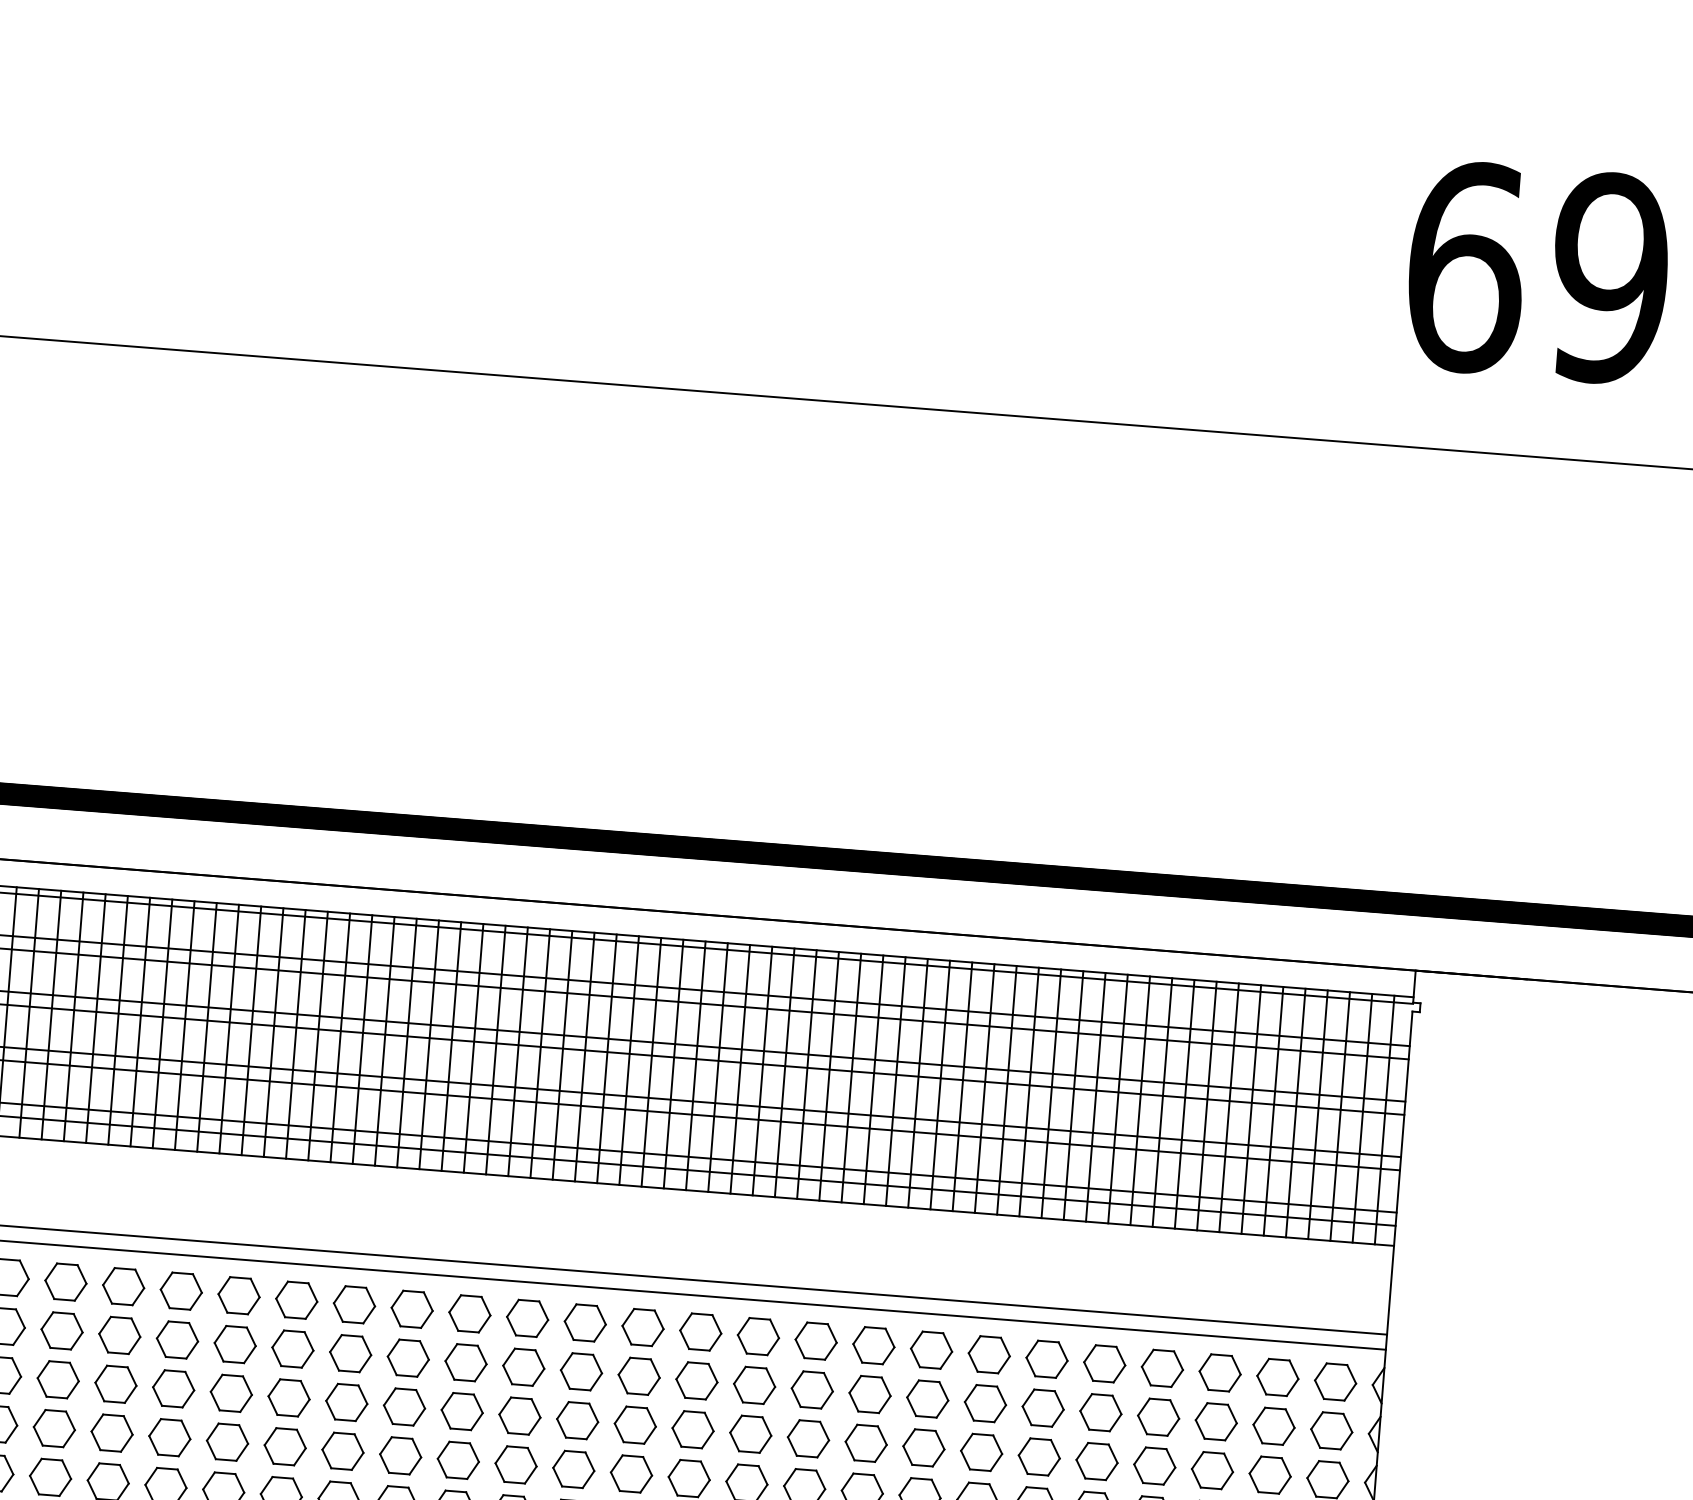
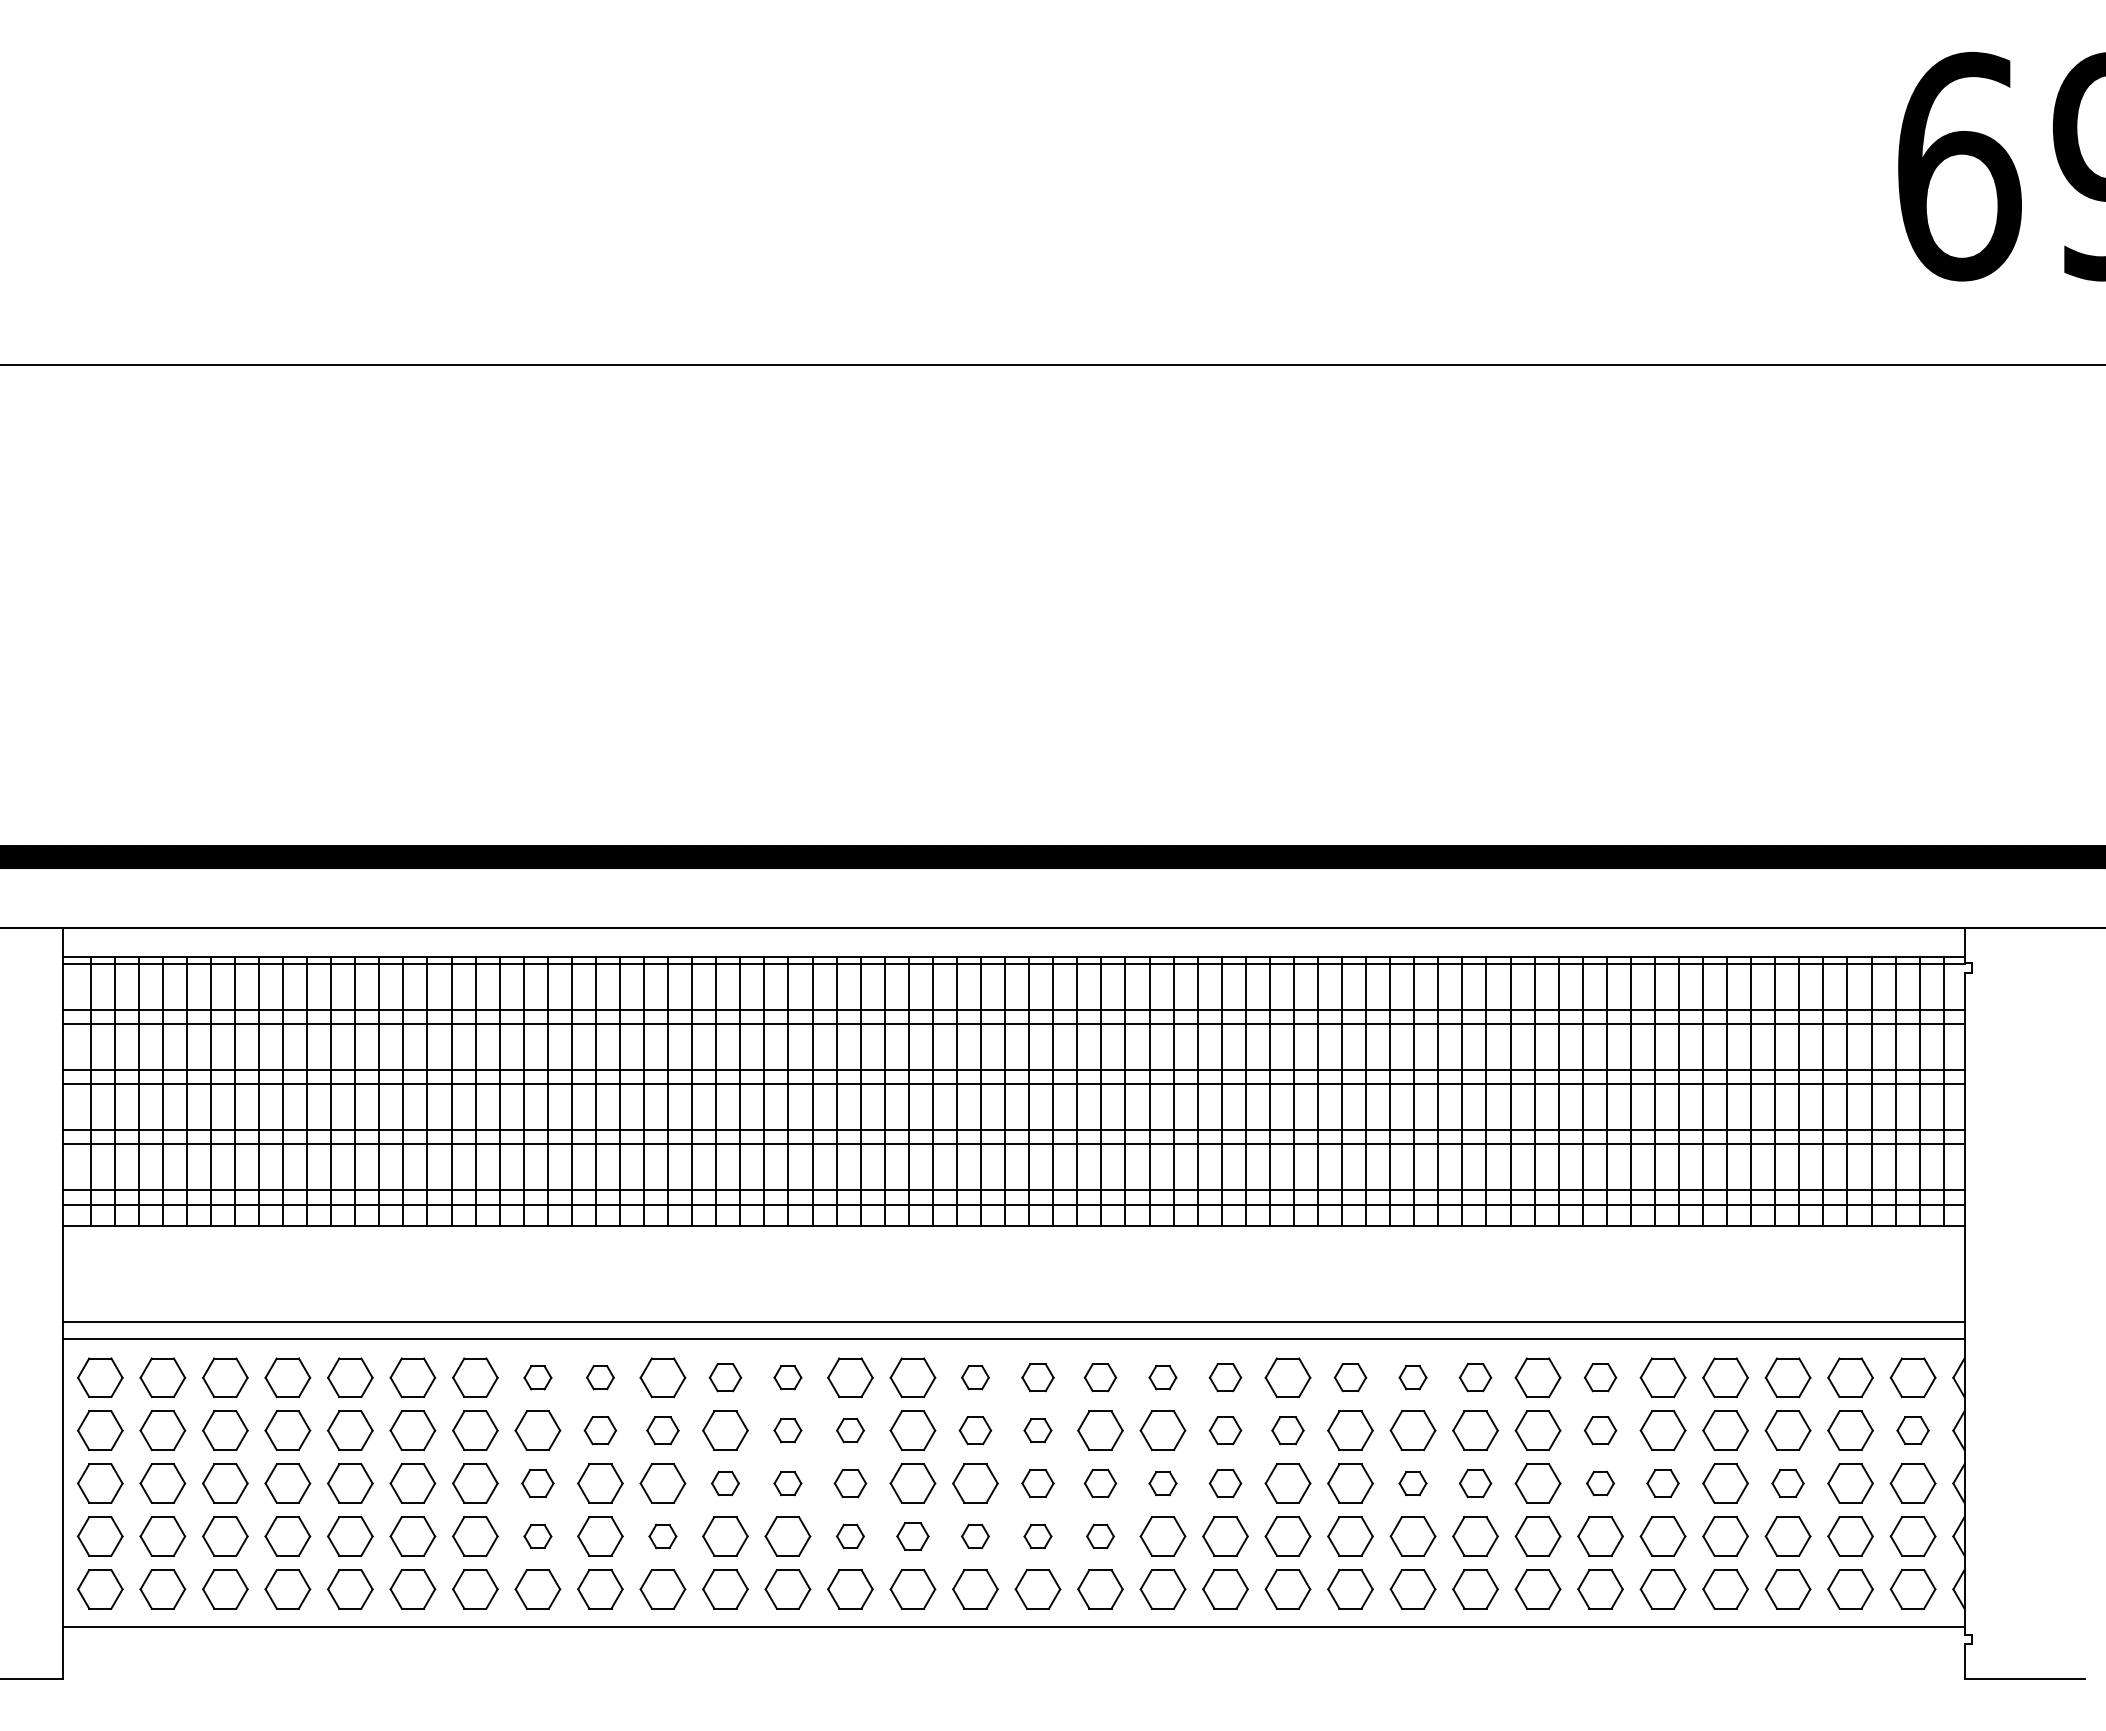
part: (65, 1281) -> (537, 1377), size x0.6
part: (123, 1286) -> (600, 1377), size x0.6
part: (239, 1295) -> (725, 1377), size x0.7
part: (296, 1299) -> (787, 1377), size x0.6
part: (469, 1313) -> (975, 1377), size x0.6
part: (527, 1318) -> (1037, 1377), size x0.7
part: (585, 1322) -> (1100, 1377), size x0.7
part: (642, 1327) -> (1162, 1377), size x0.6
part: (700, 1331) -> (1225, 1377), size x0.7
part: (119, 1335) -> (600, 1430), size x0.7
part: (177, 1339) -> (662, 1430), size x0.7
part: (816, 1340) -> (1350, 1377), size x0.7
part: (873, 1345) -> (1412, 1377), size x0.6
part: (292, 1348) -> (787, 1430), size x0.6
part: (931, 1349) -> (1475, 1377), size x0.7
part: (350, 1353) -> (850, 1430), size x0.6
part: (1046, 1359) -> (1600, 1377), size x0.7
part: (466, 1362) -> (975, 1430), size x0.7
part: (523, 1367) -> (1037, 1430), size x0.6
part: (57, 1379) -> (537, 1483), size x0.7
part: (696, 1380) -> (1225, 1430), size x0.7
part: (754, 1385) -> (1287, 1430), size x0.7
part: (231, 1393) -> (725, 1483), size x0.6
part: (288, 1397) -> (787, 1483), size x0.6
part: (346, 1402) -> (850, 1483), size x0.7
part: (1043, 1407) -> (1600, 1430), size x0.7
part: (519, 1416) -> (1037, 1483), size x0.7
part: (577, 1420) -> (1100, 1483), size x0.7
part: (634, 1425) -> (1162, 1483), size x0.6
part: (54, 1428) -> (537, 1536), size x0.6
part: (693, 1429) -> (1225, 1483), size x0.7
part: (1331, 1430) -> (1912, 1430), size x0.7
part: (169, 1437) -> (662, 1536), size x0.6
part: (865, 1443) -> (1412, 1483), size x0.6
part: (923, 1447) -> (1475, 1483), size x0.7
part: (342, 1451) -> (850, 1536), size x0.6
part: (400, 1455) -> (912, 1536), size x0.7
part: (1039, 1456) -> (1600, 1483), size x0.6
part: (458, 1460) -> (975, 1536), size x0.6
part: (1096, 1461) -> (1662, 1483), size x0.7
part: (515, 1464) -> (1037, 1536), size x0.6
part: (573, 1469) -> (1100, 1536), size x0.6
part: (1211, 1470) -> (1787, 1483), size x0.7

